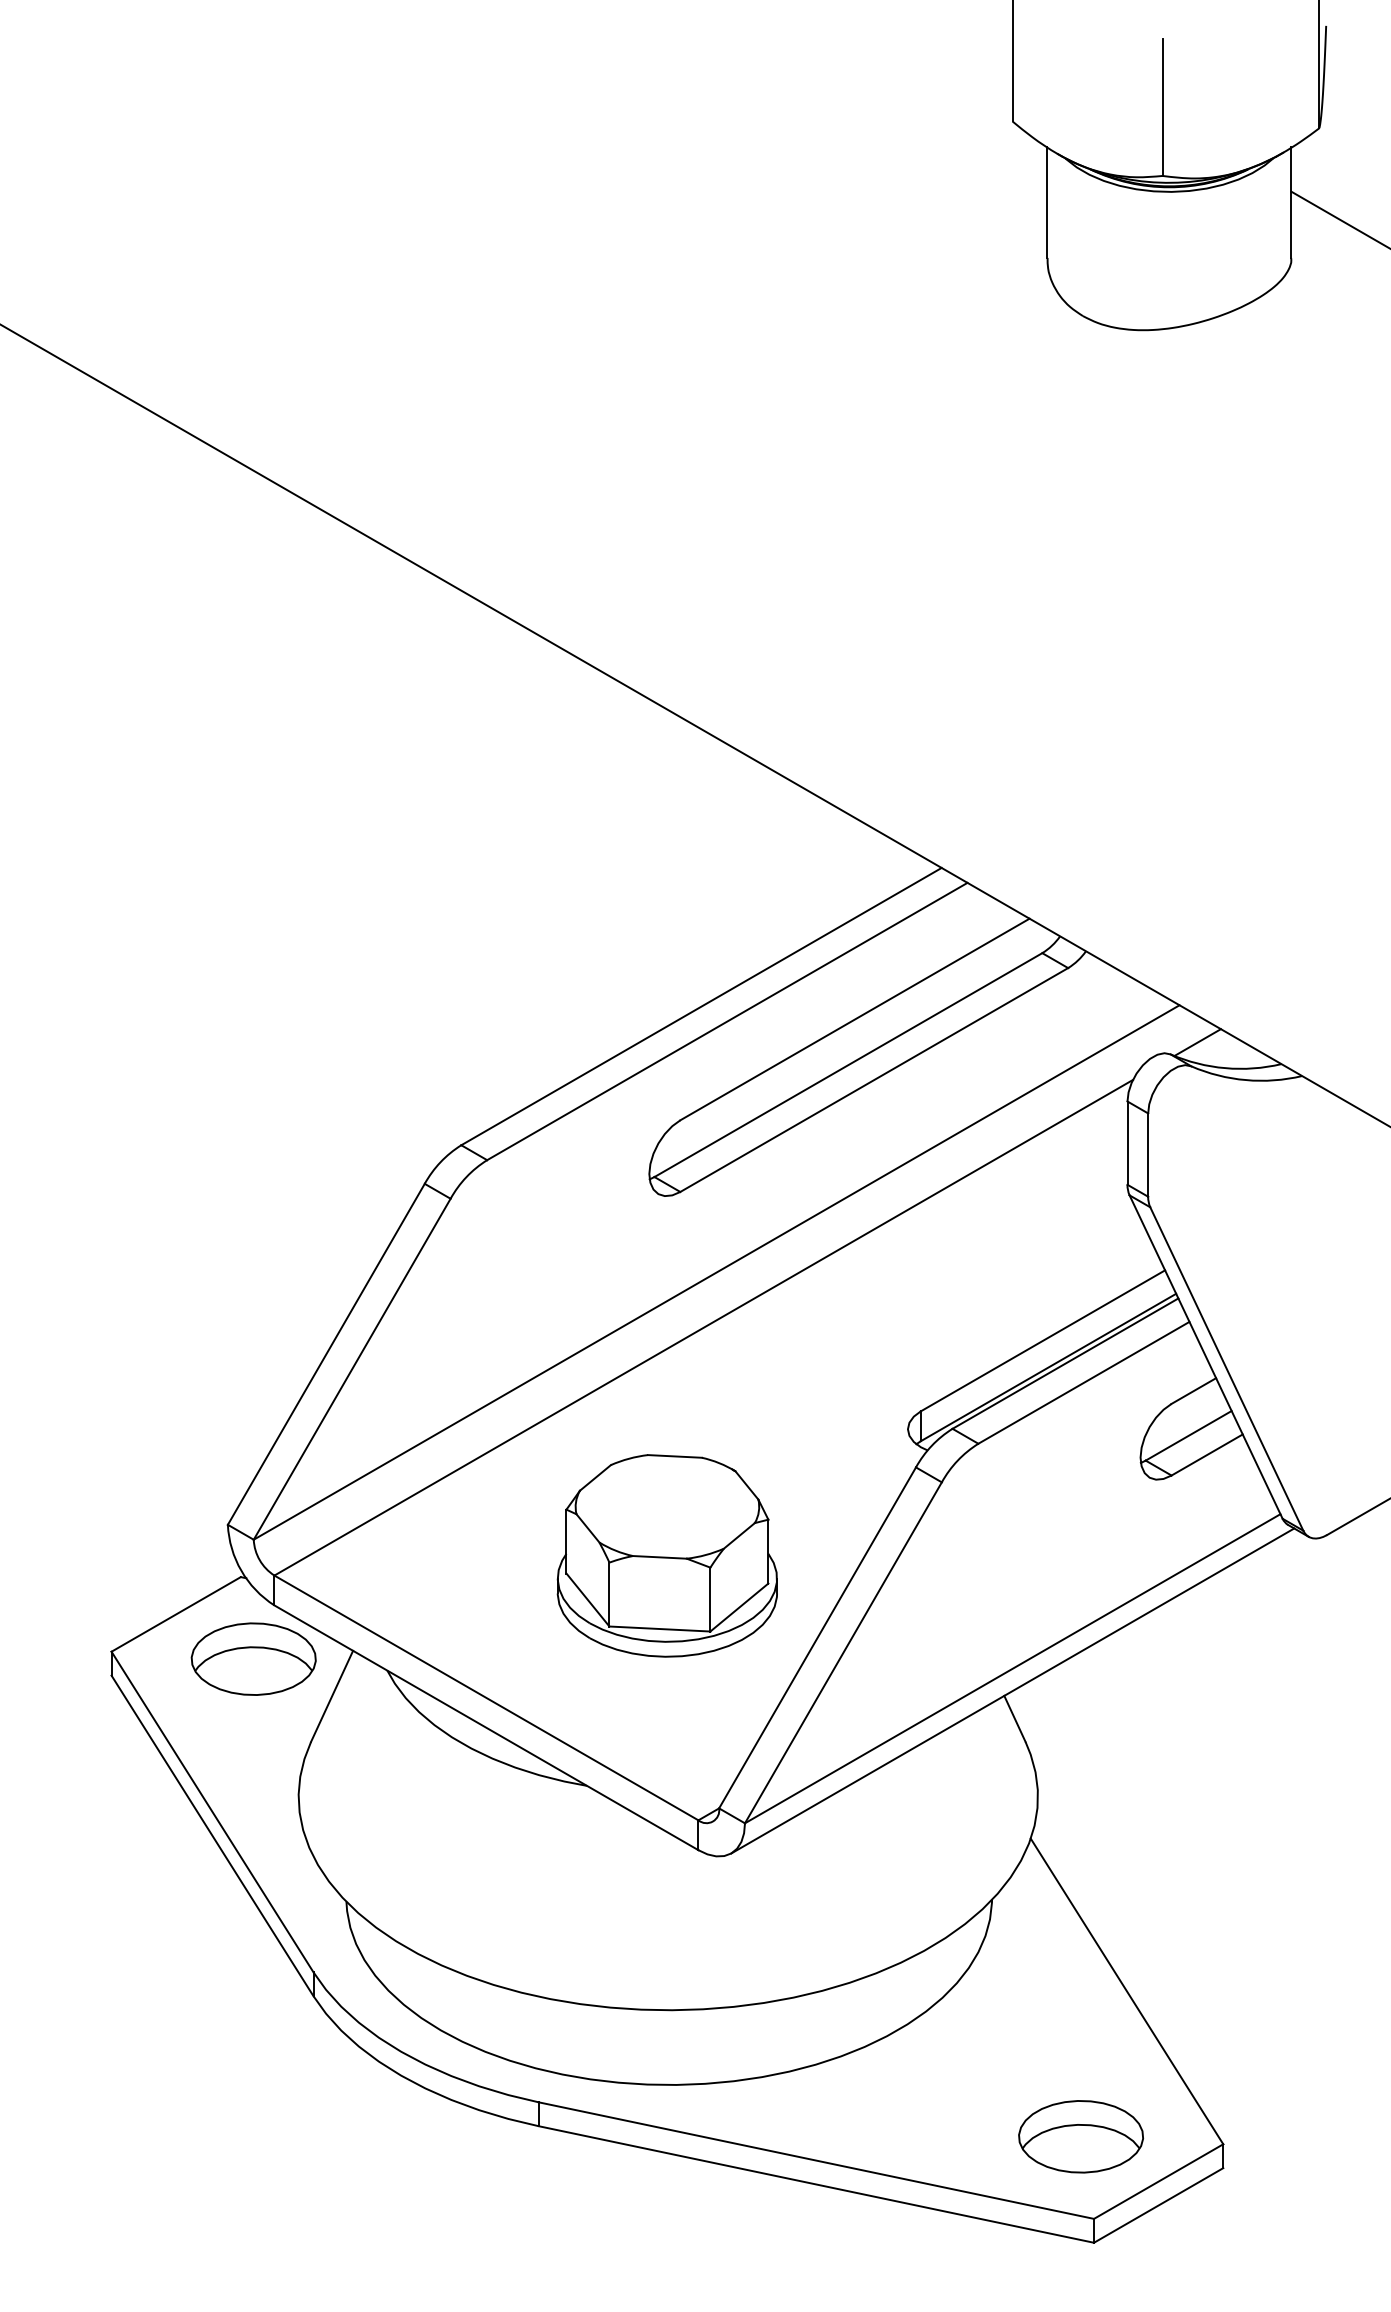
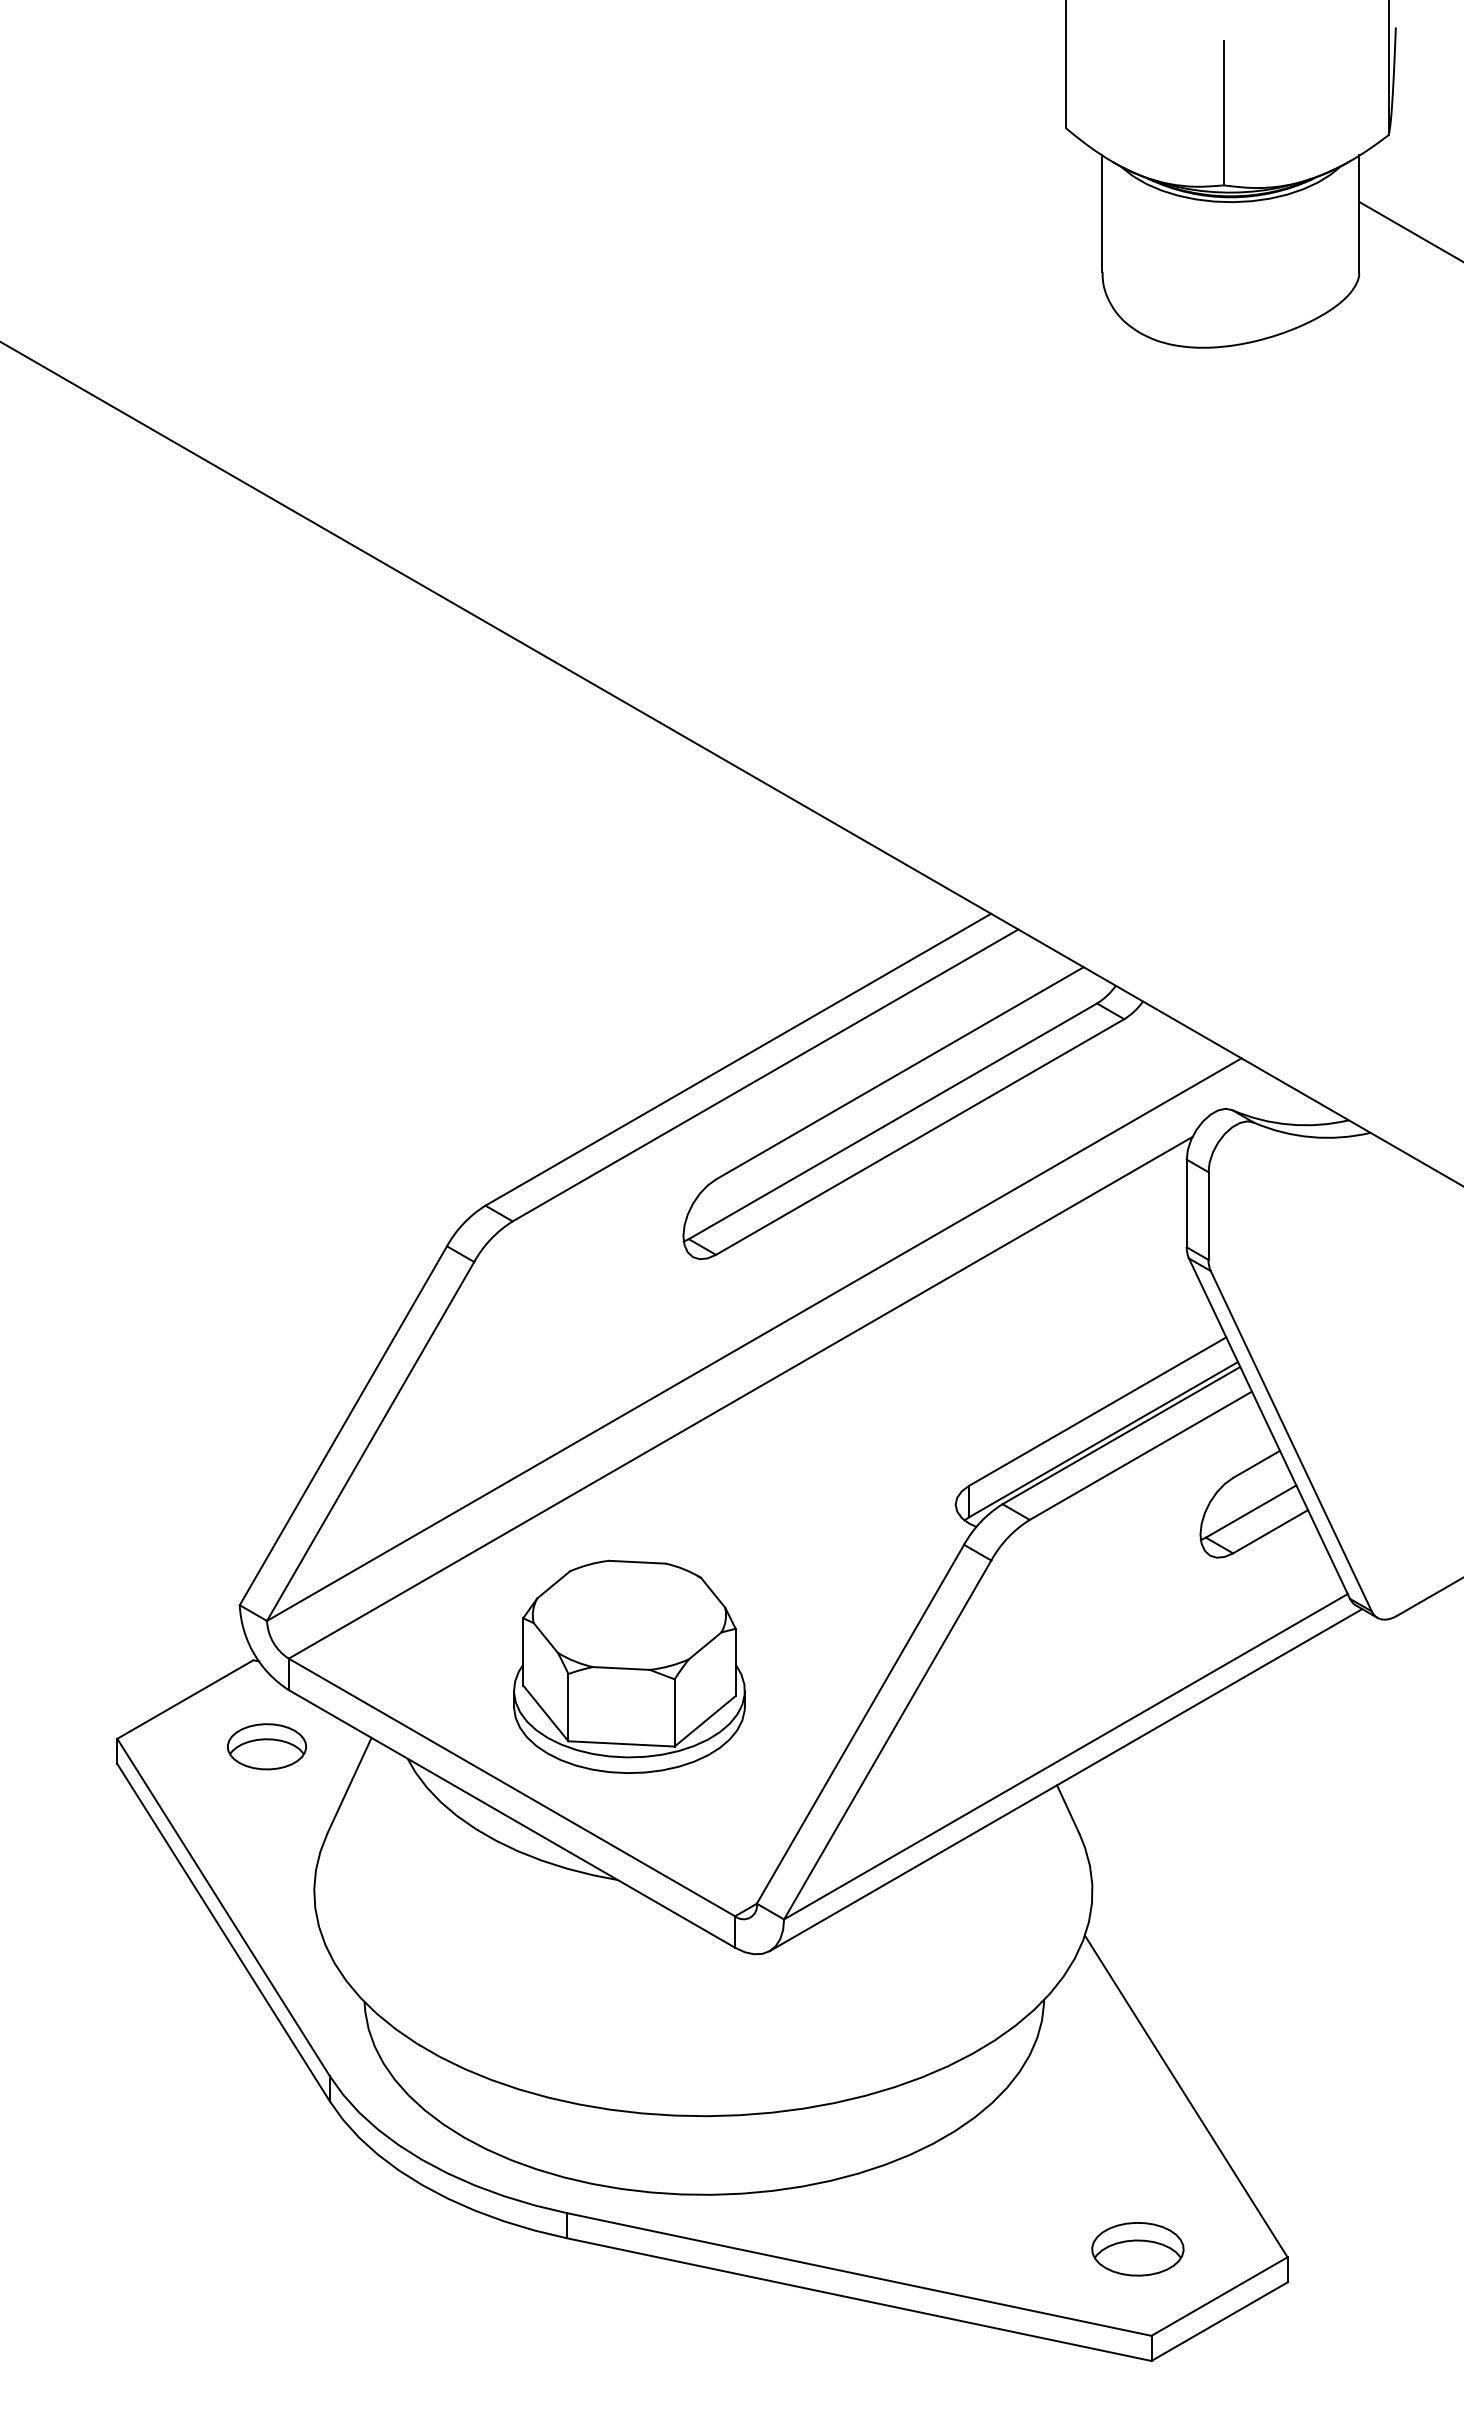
line: (1197, 1042) -> (1260, 1097), removed
part: (667, 1555) -> (629, 1666), moved
part: (253, 1659) -> (266, 1746), size x0.6
part: (1080, 2135) -> (1137, 2248), size x0.7

